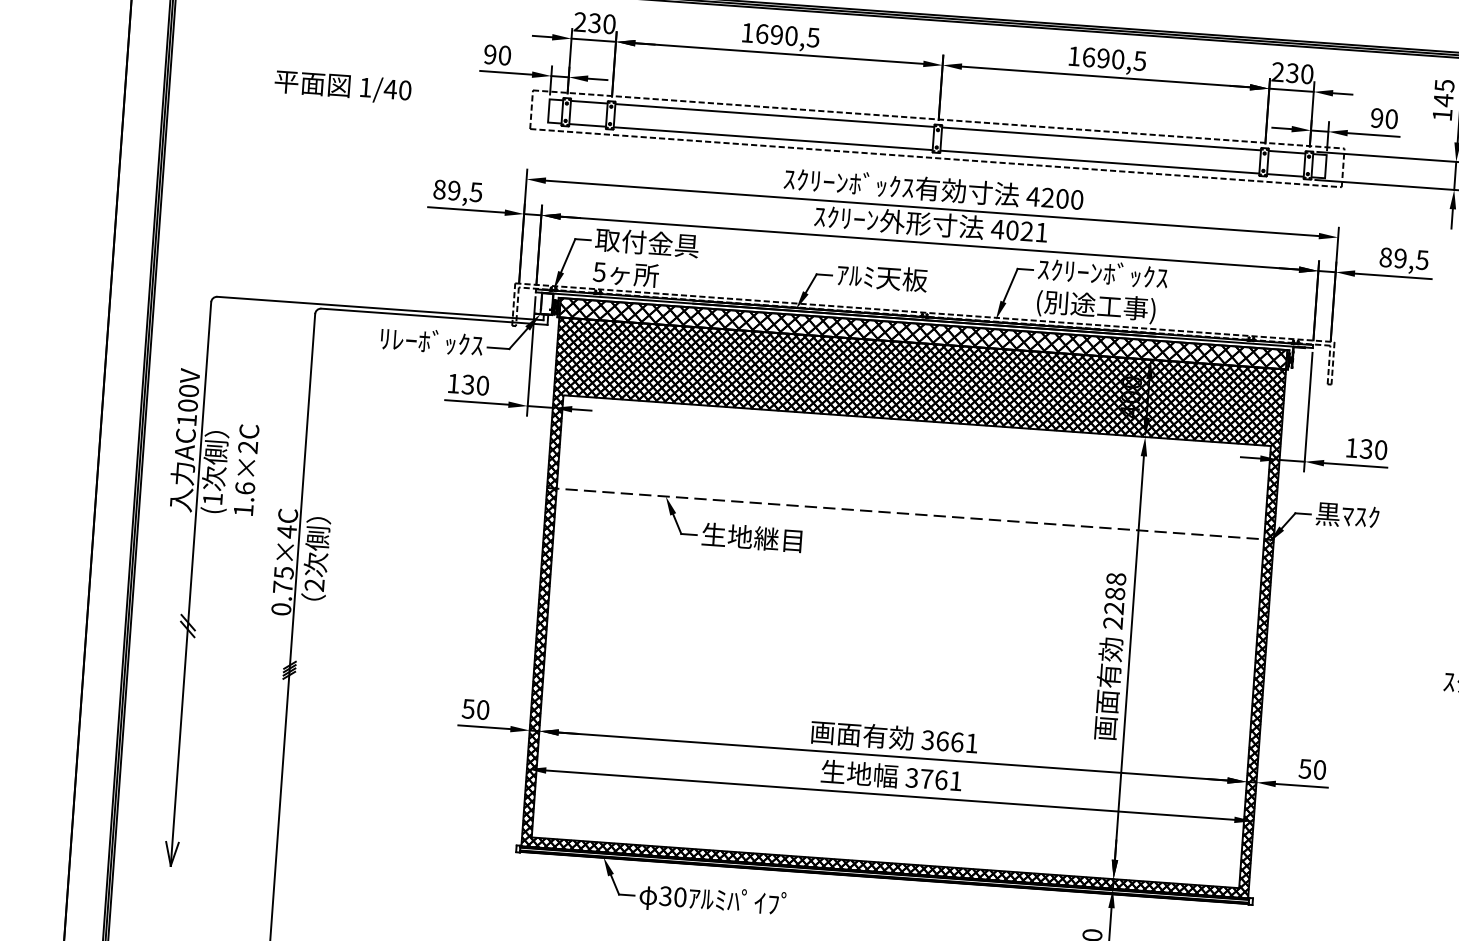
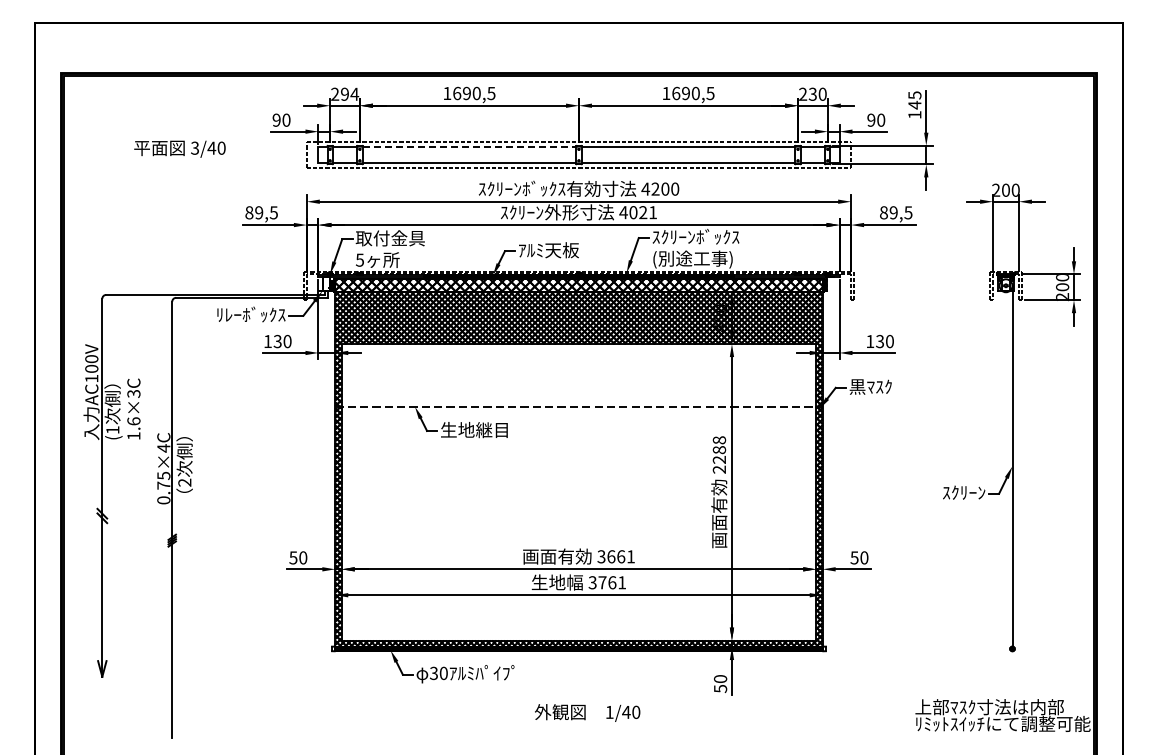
text: (601, 22) -> (349, 93), 230 -> 294
text: (364, 86) -> (194, 147), 1/40 -> 3/40
line: (774, 115) -> (469, 147), solid -> dashed
text: (249, 446) -> (134, 393), 1.6×2C -> 1.6×3C

